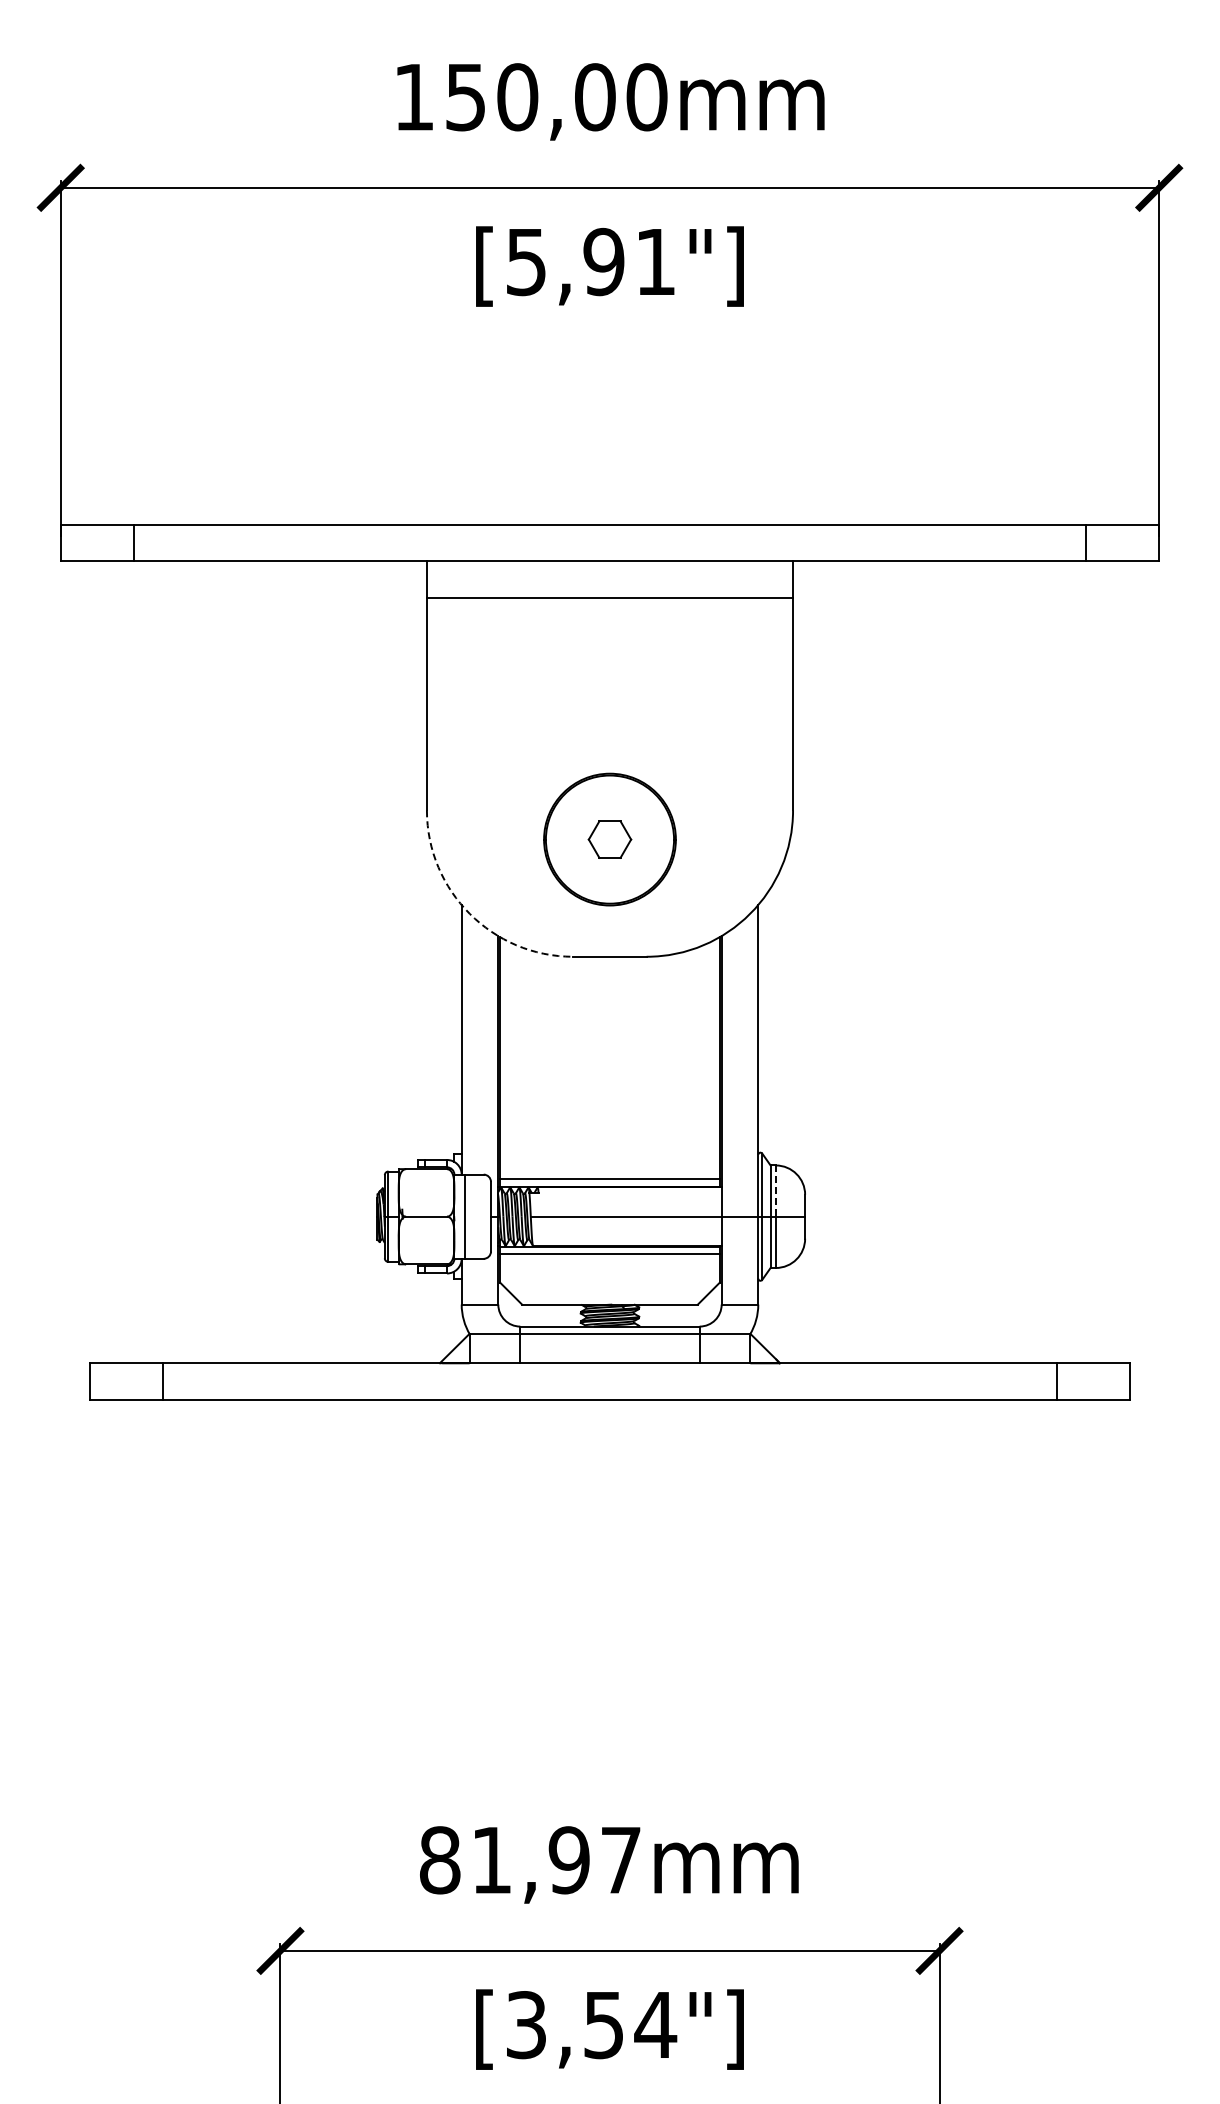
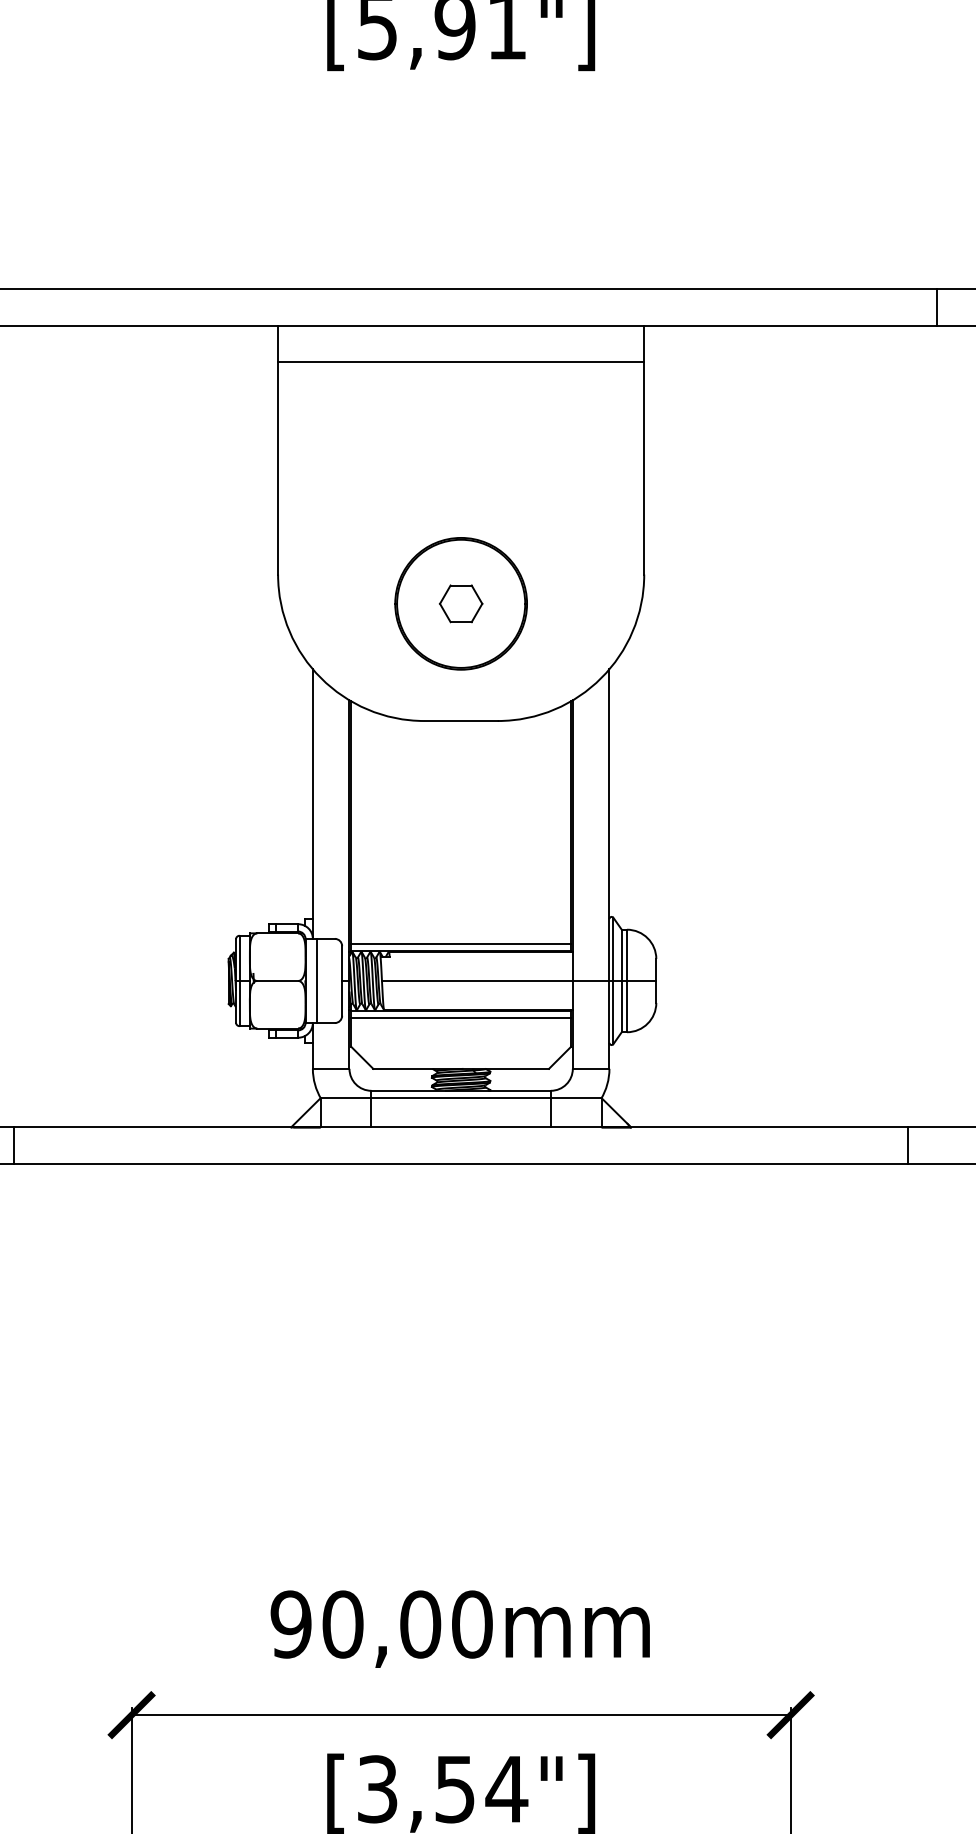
arc: (469, 913) -> (320, 677), dashed -> solid
line: (775, 1191) -> (626, 955), dashed -> solid
text: (530, 1860) -> (381, 1624), 81,97mm -> 90,00mm

